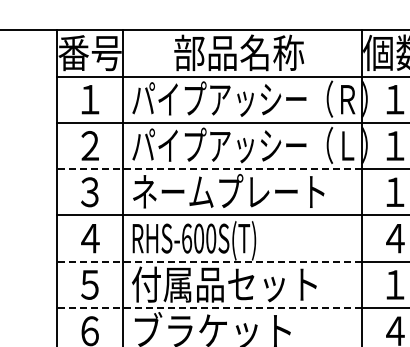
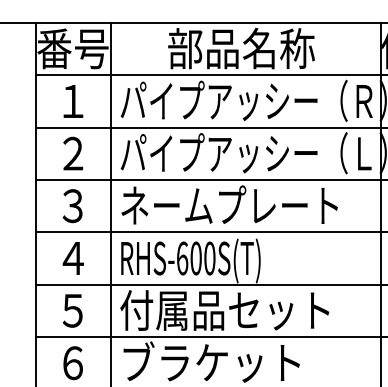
line: (209, 169) -> (207, 180), dashed -> solid
line: (209, 261) -> (207, 284), dashed -> solid
line: (209, 308) -> (207, 337), dashed -> solid

